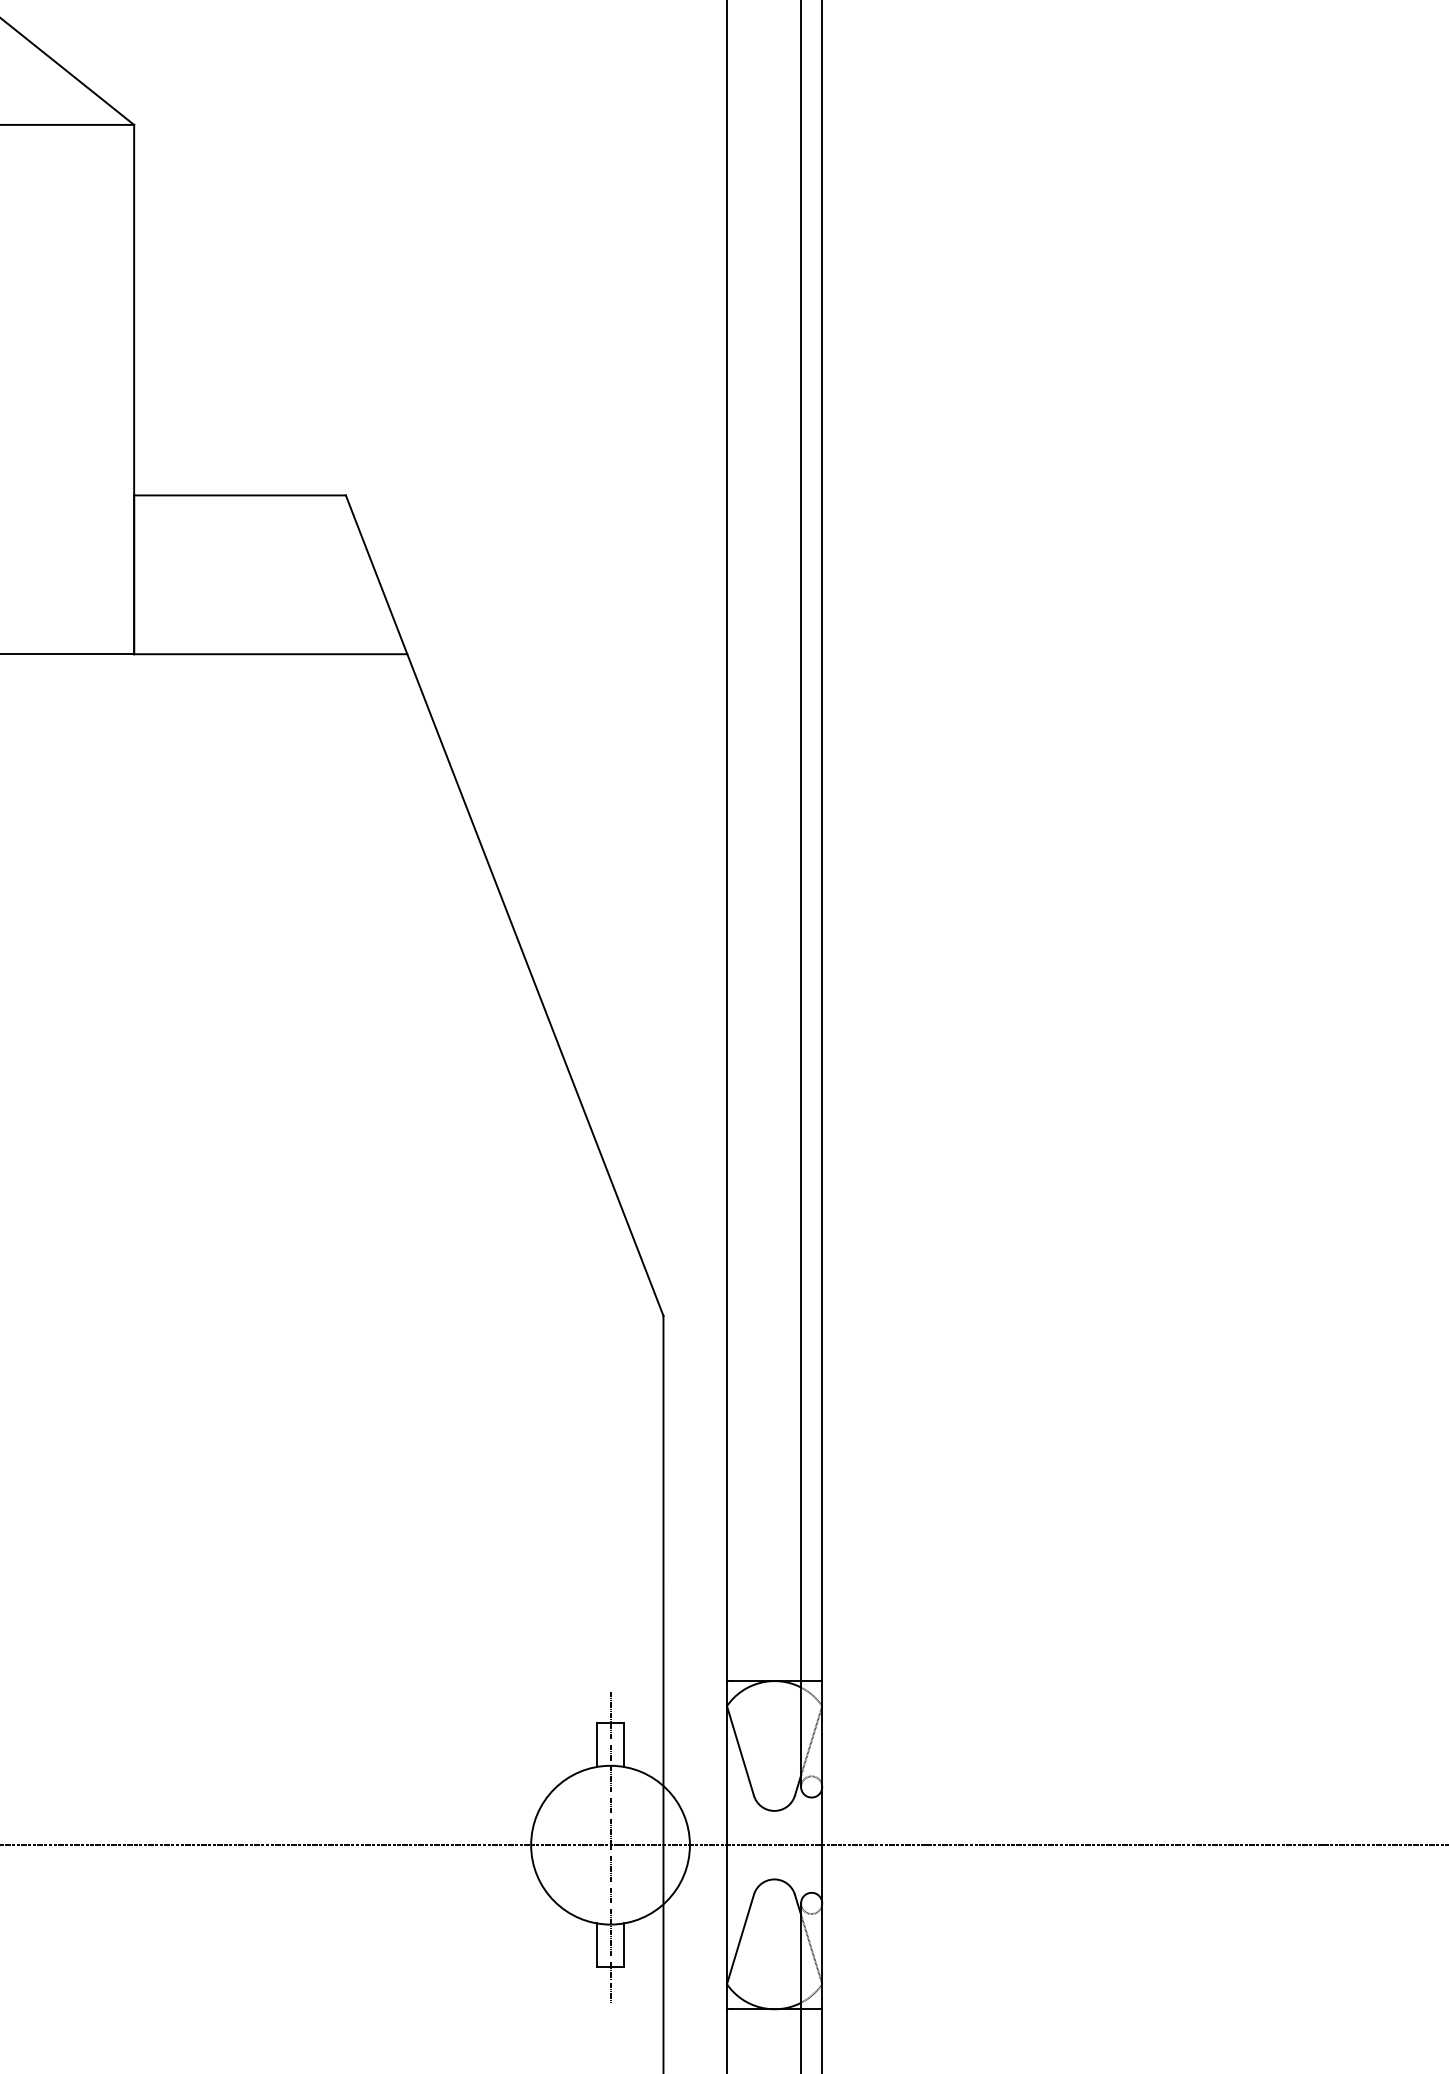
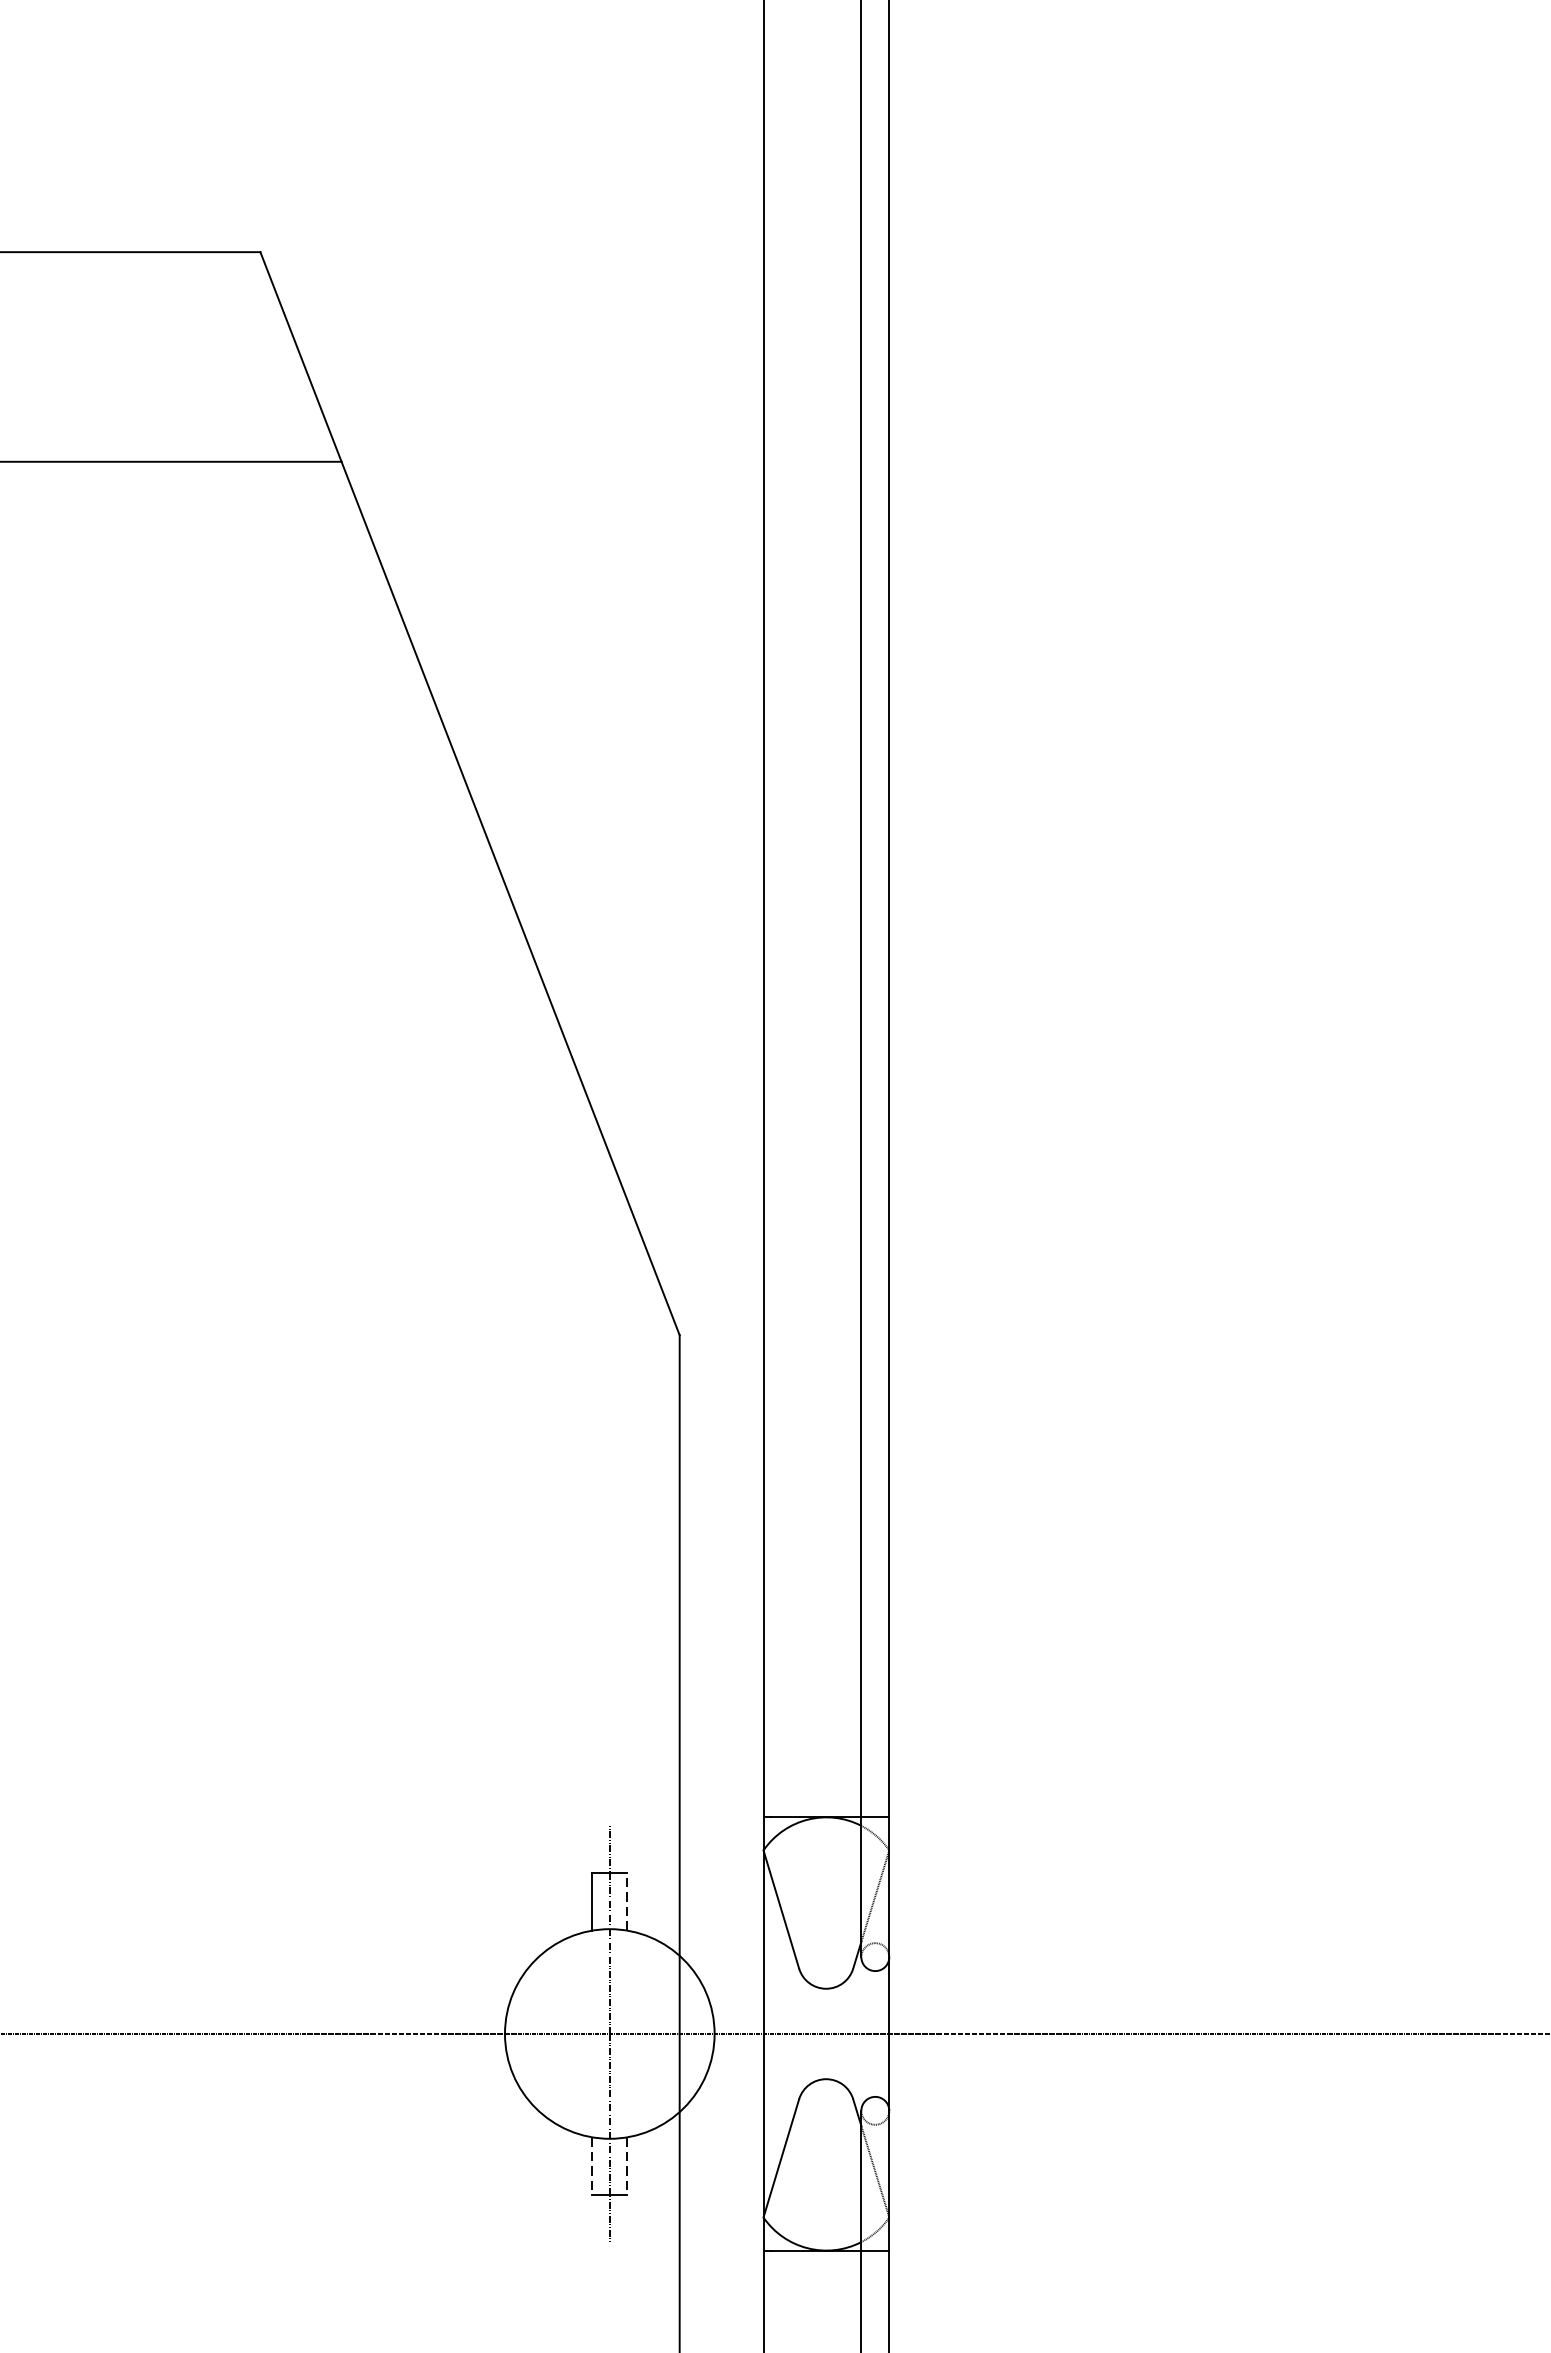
line: (623, 1745) -> (626, 1902), solid -> dashed
line: (597, 1945) -> (592, 2166), solid -> dashed
line: (623, 1945) -> (626, 2166), solid -> dashed

